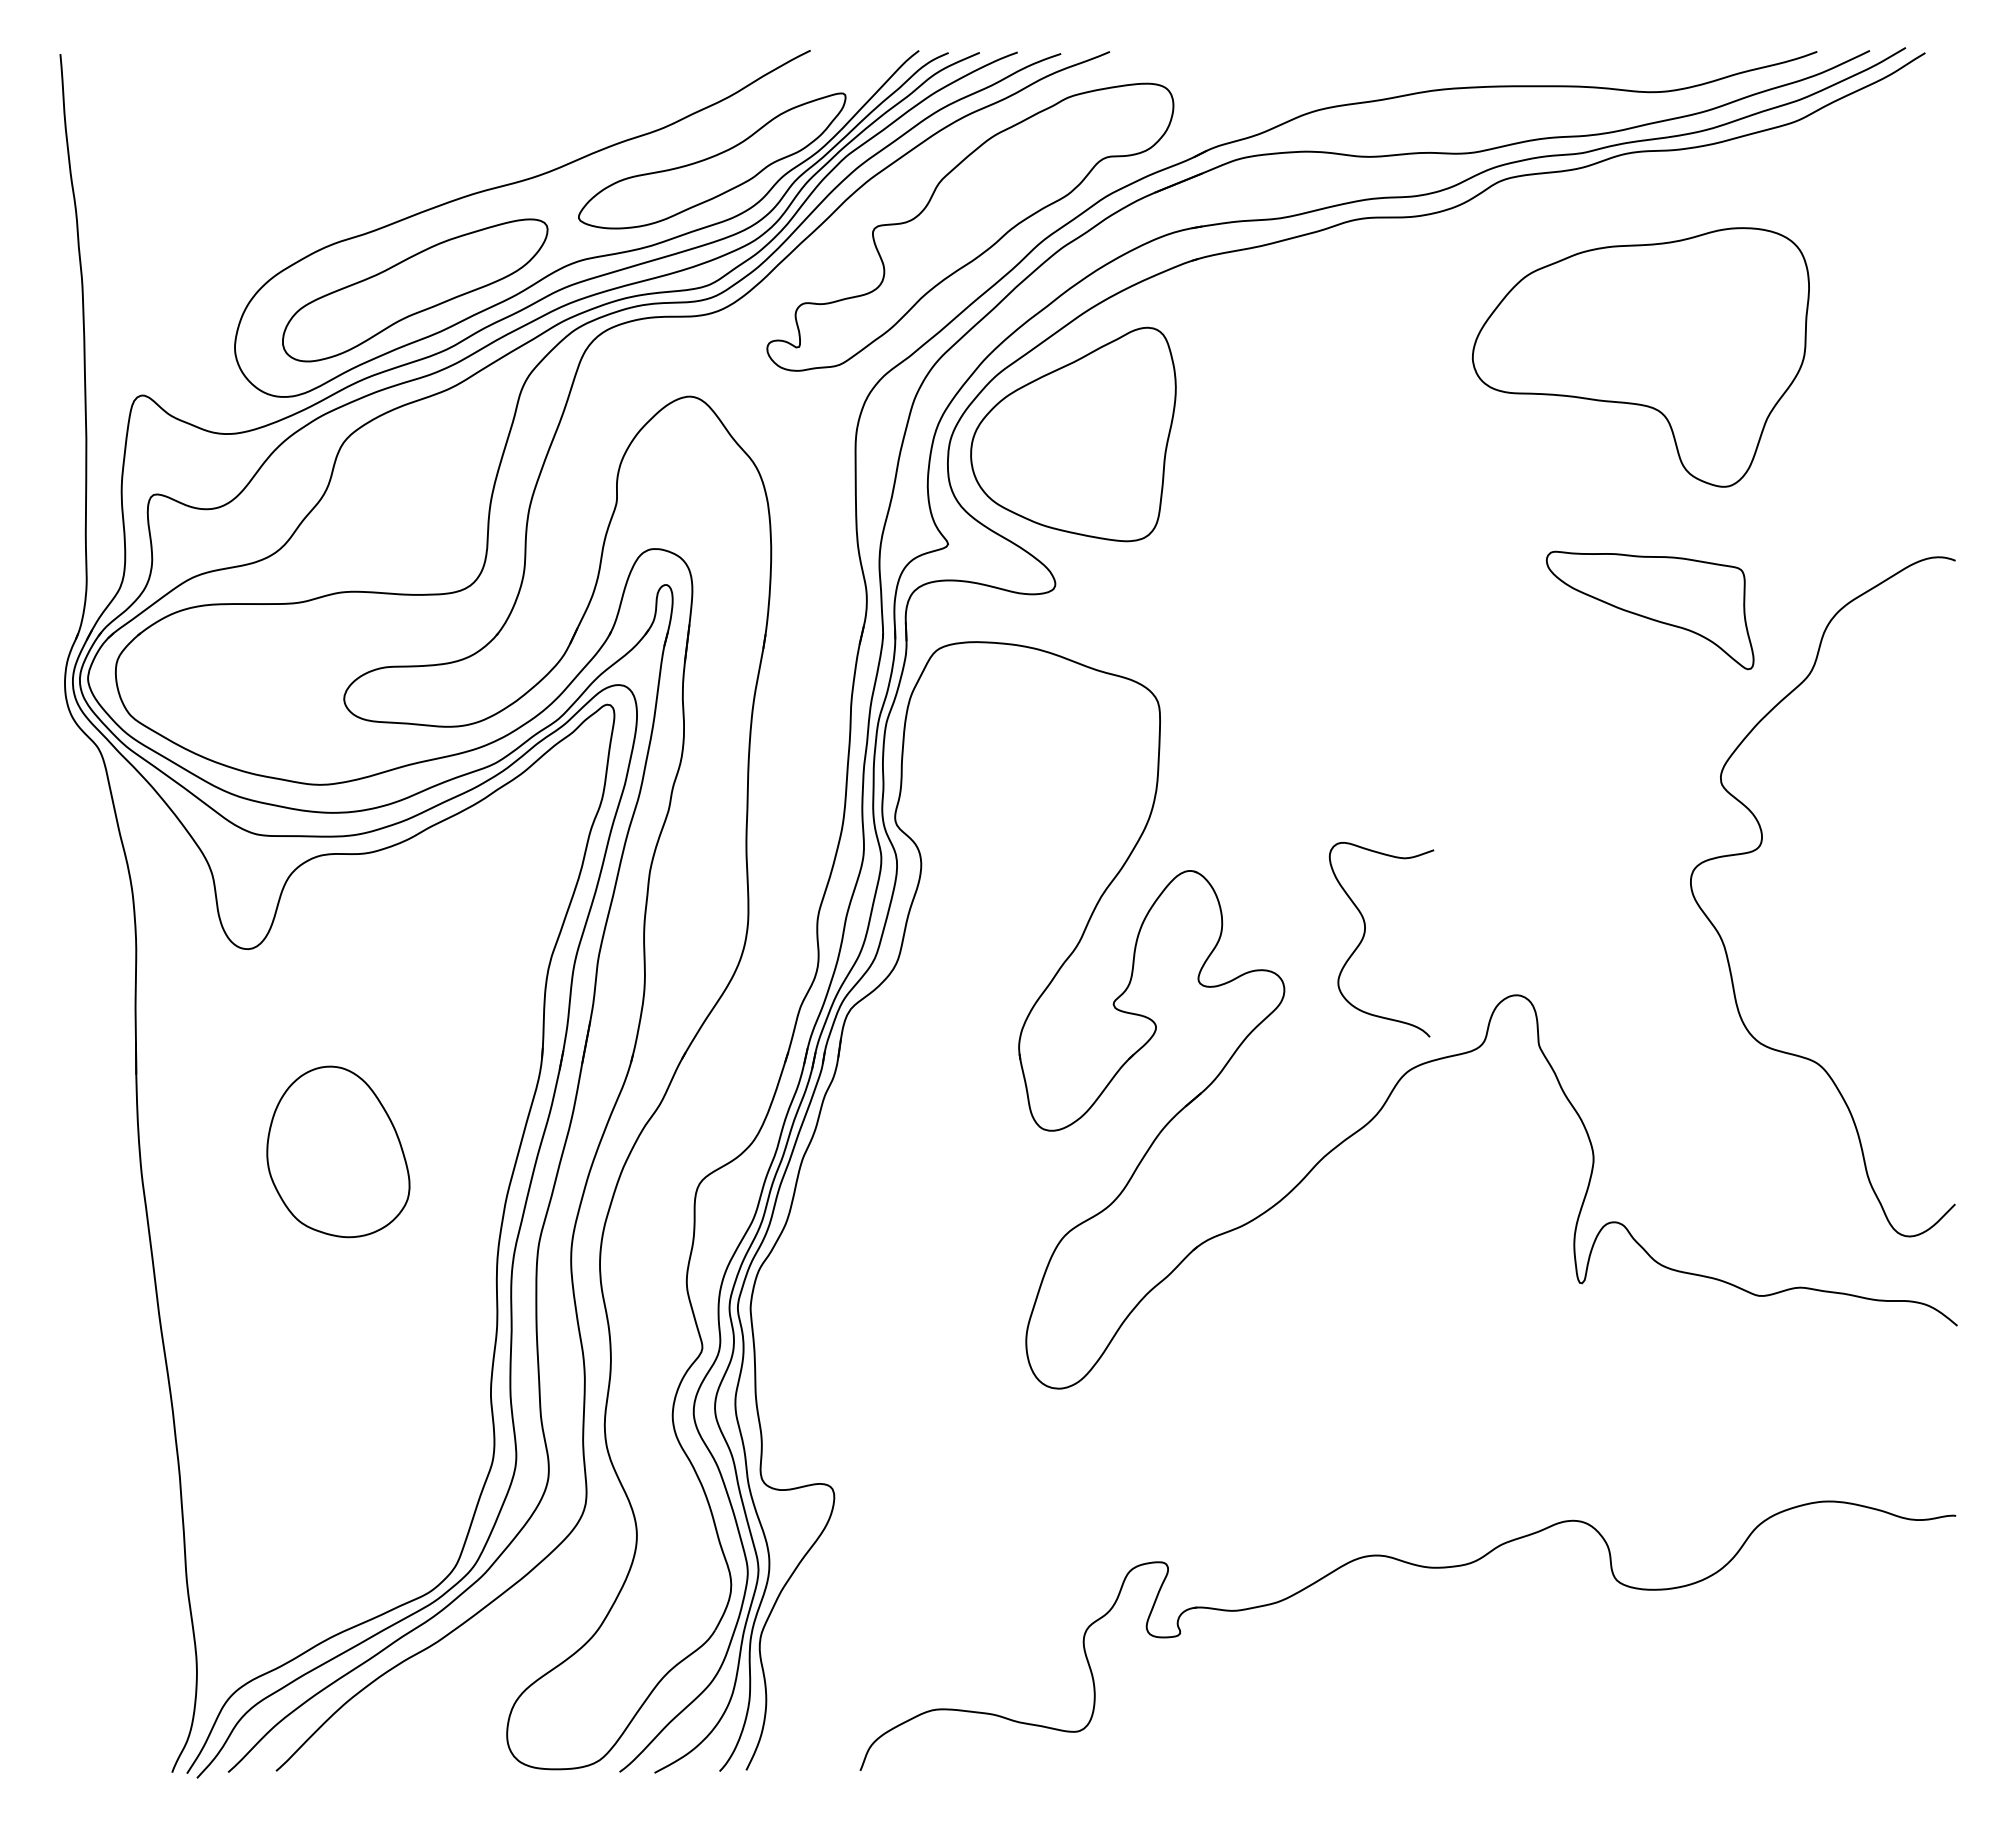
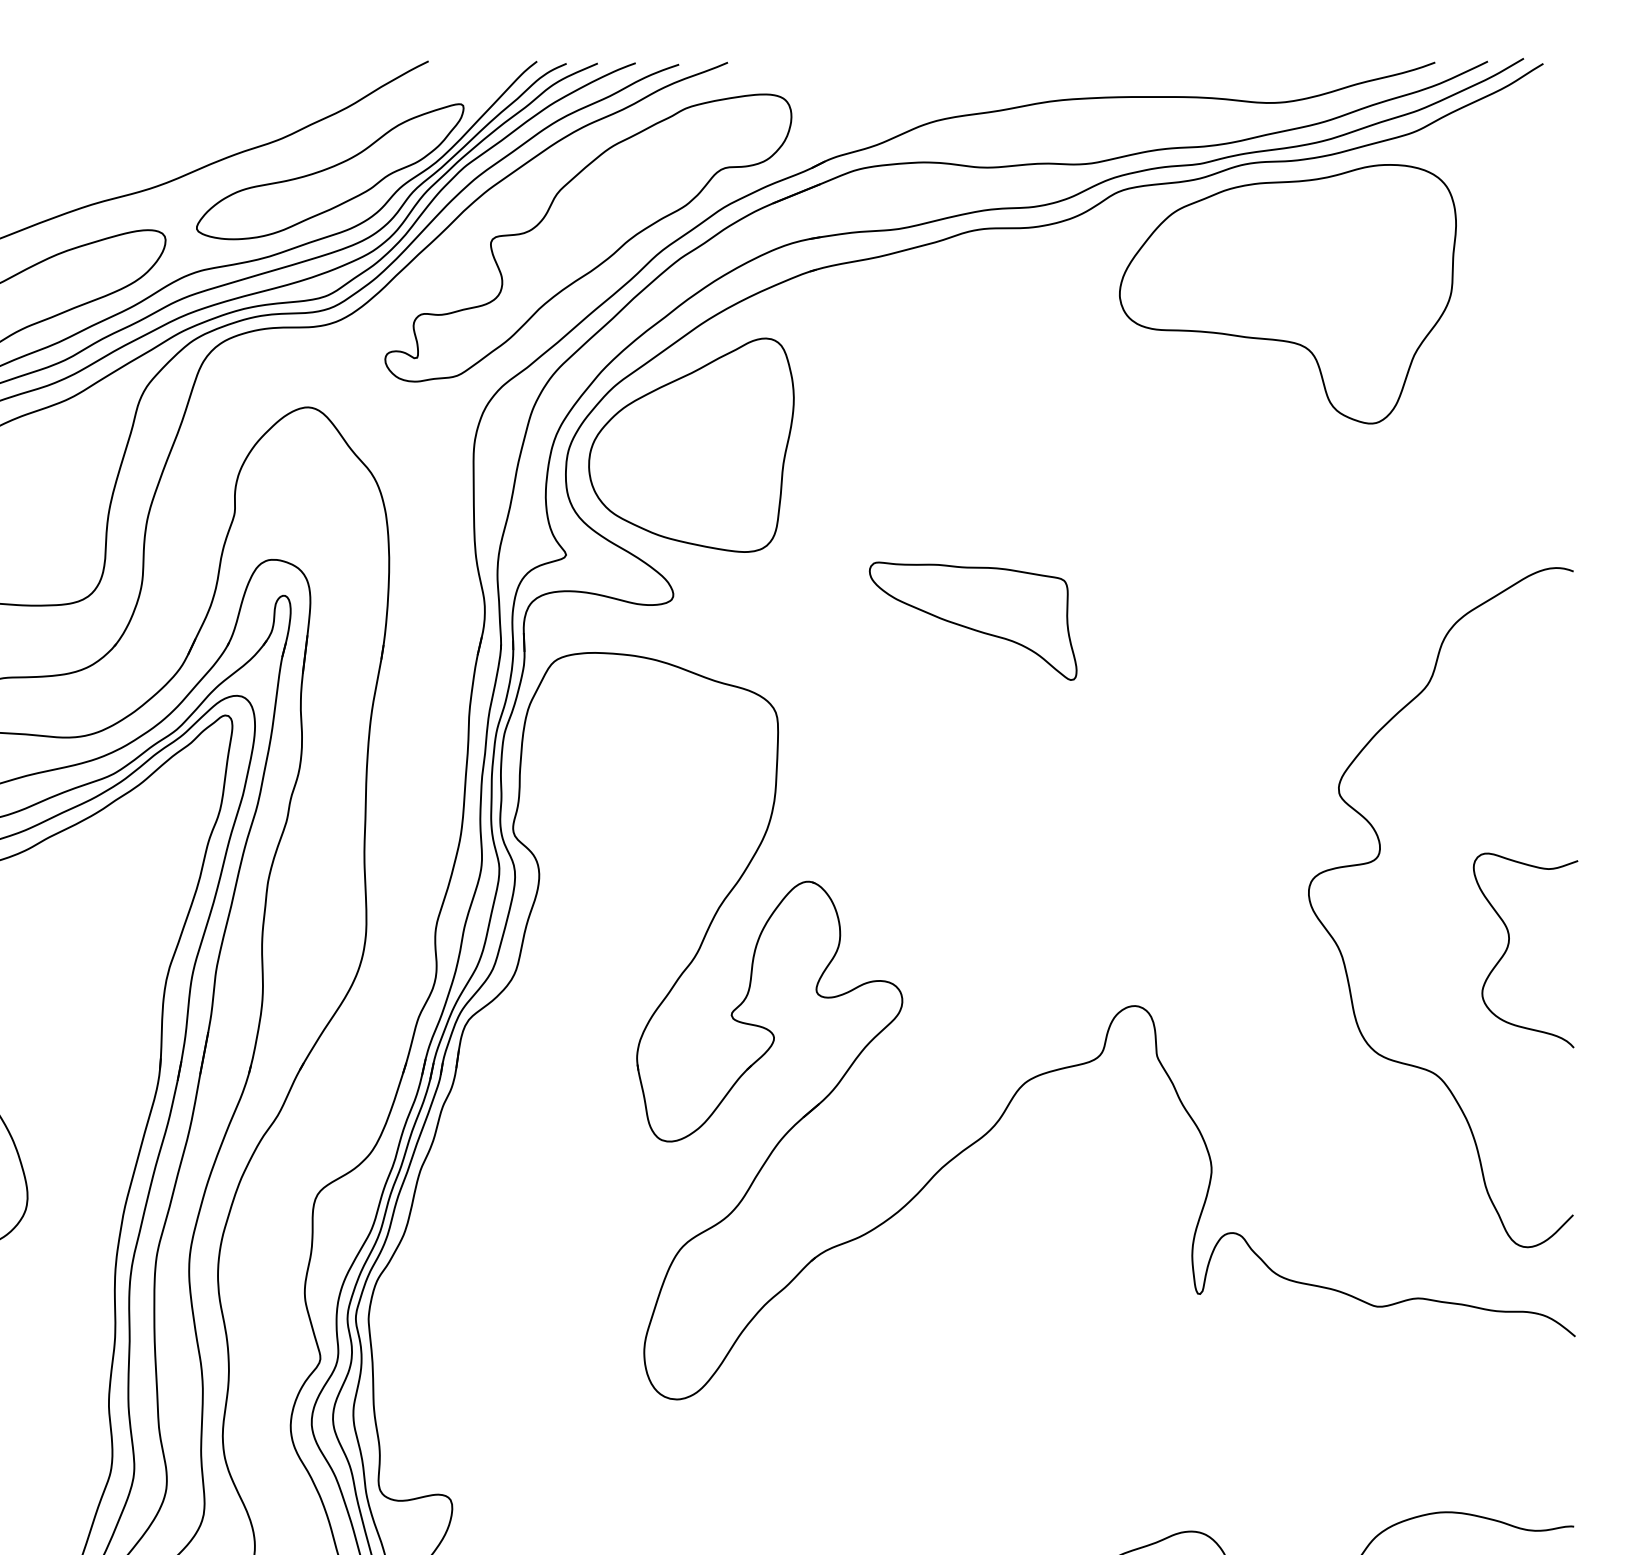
part: (1640, 357) -> (1287, 294), moved
part: (1649, 610) -> (972, 621), moved
curve: (1365, 934) -> (1509, 945), moved

